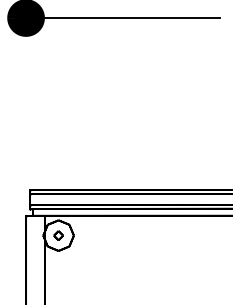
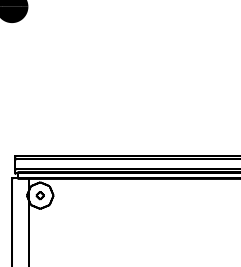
line: (123, 17) -> (96, 6), removed

